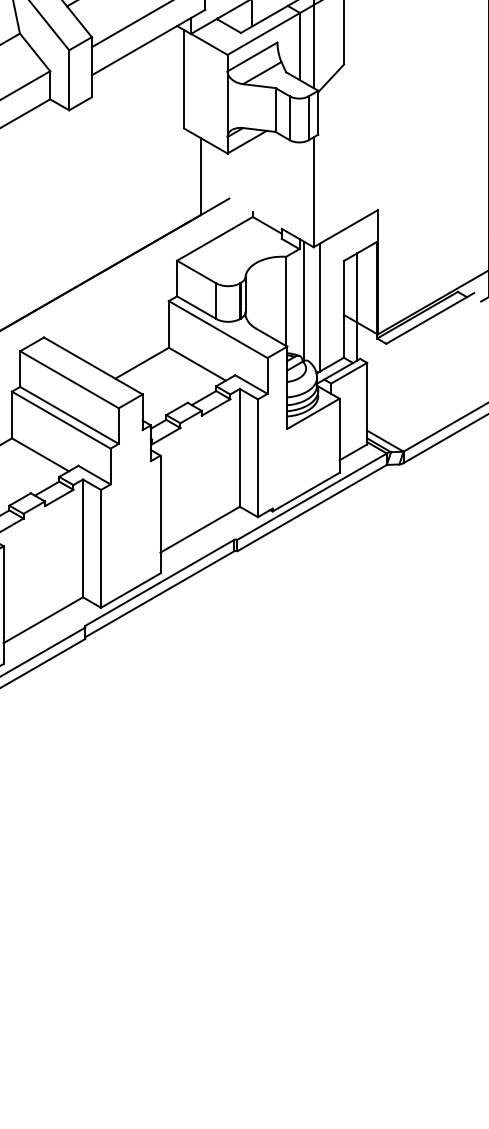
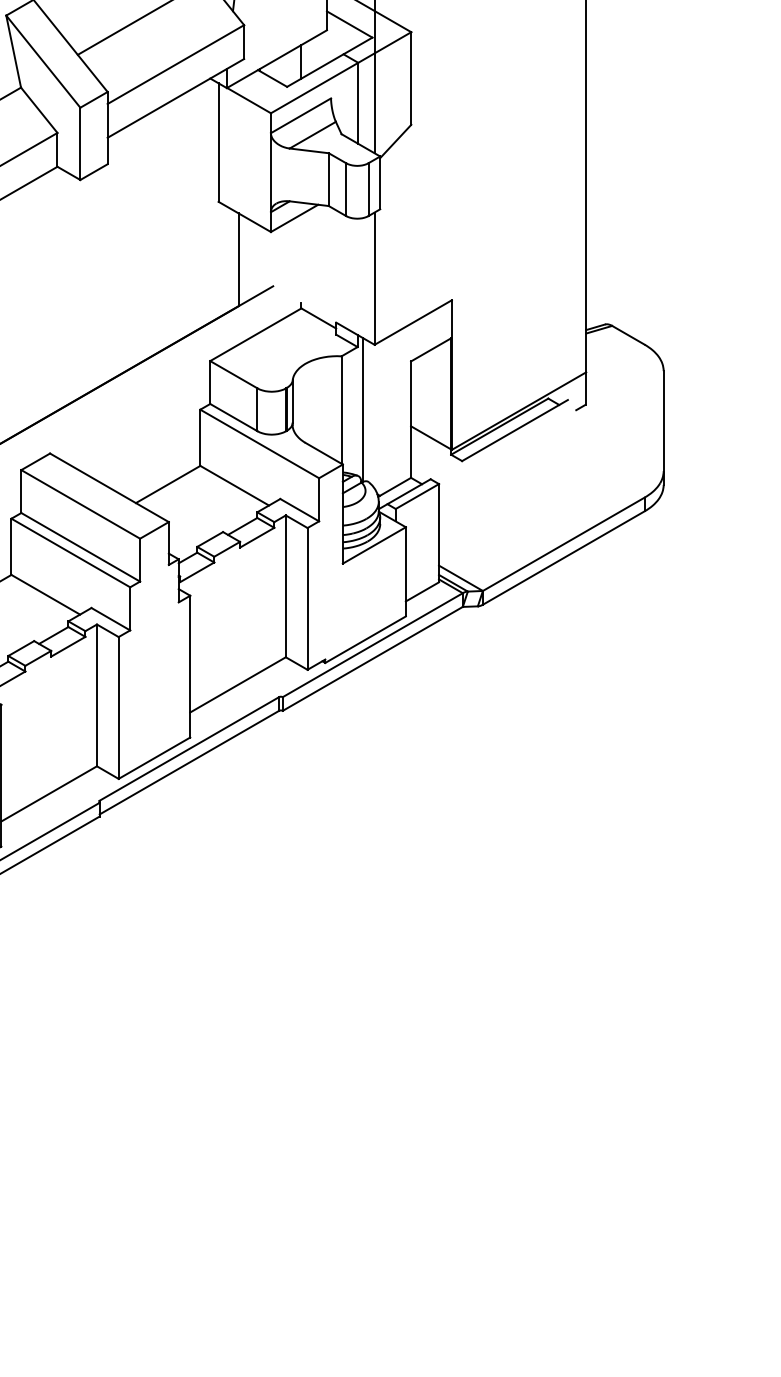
line: (356, 306) -> (426, 416), removed
line: (320, 307) -> (382, 417), removed

